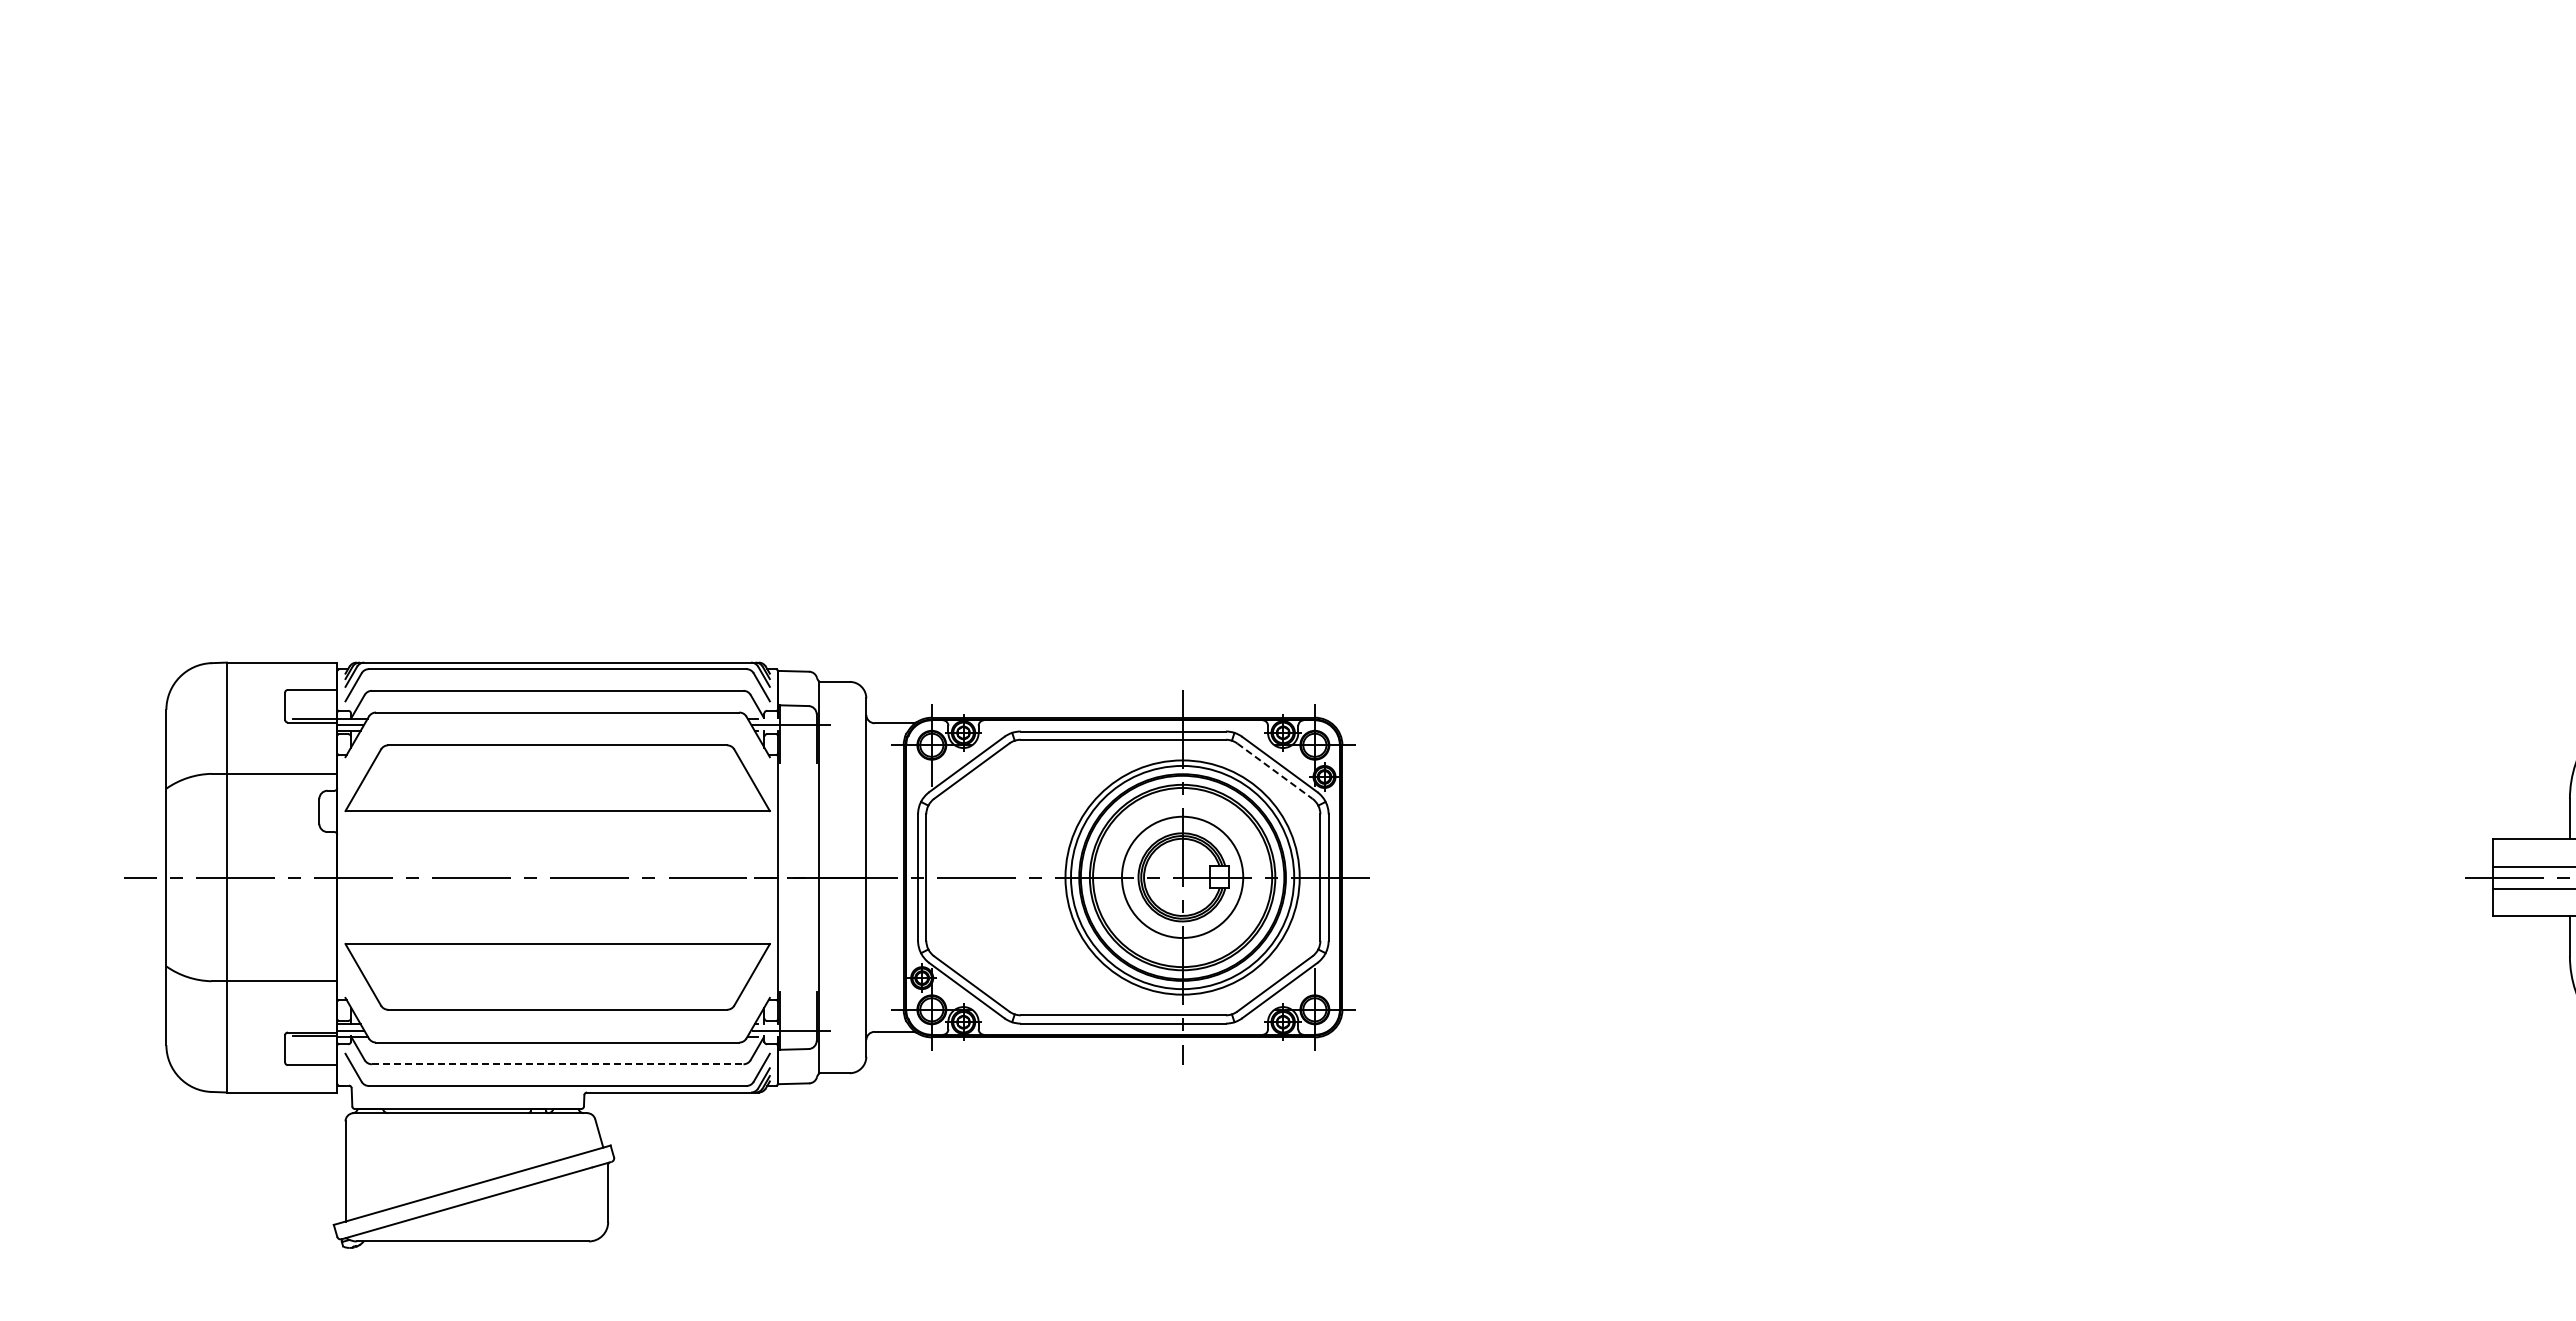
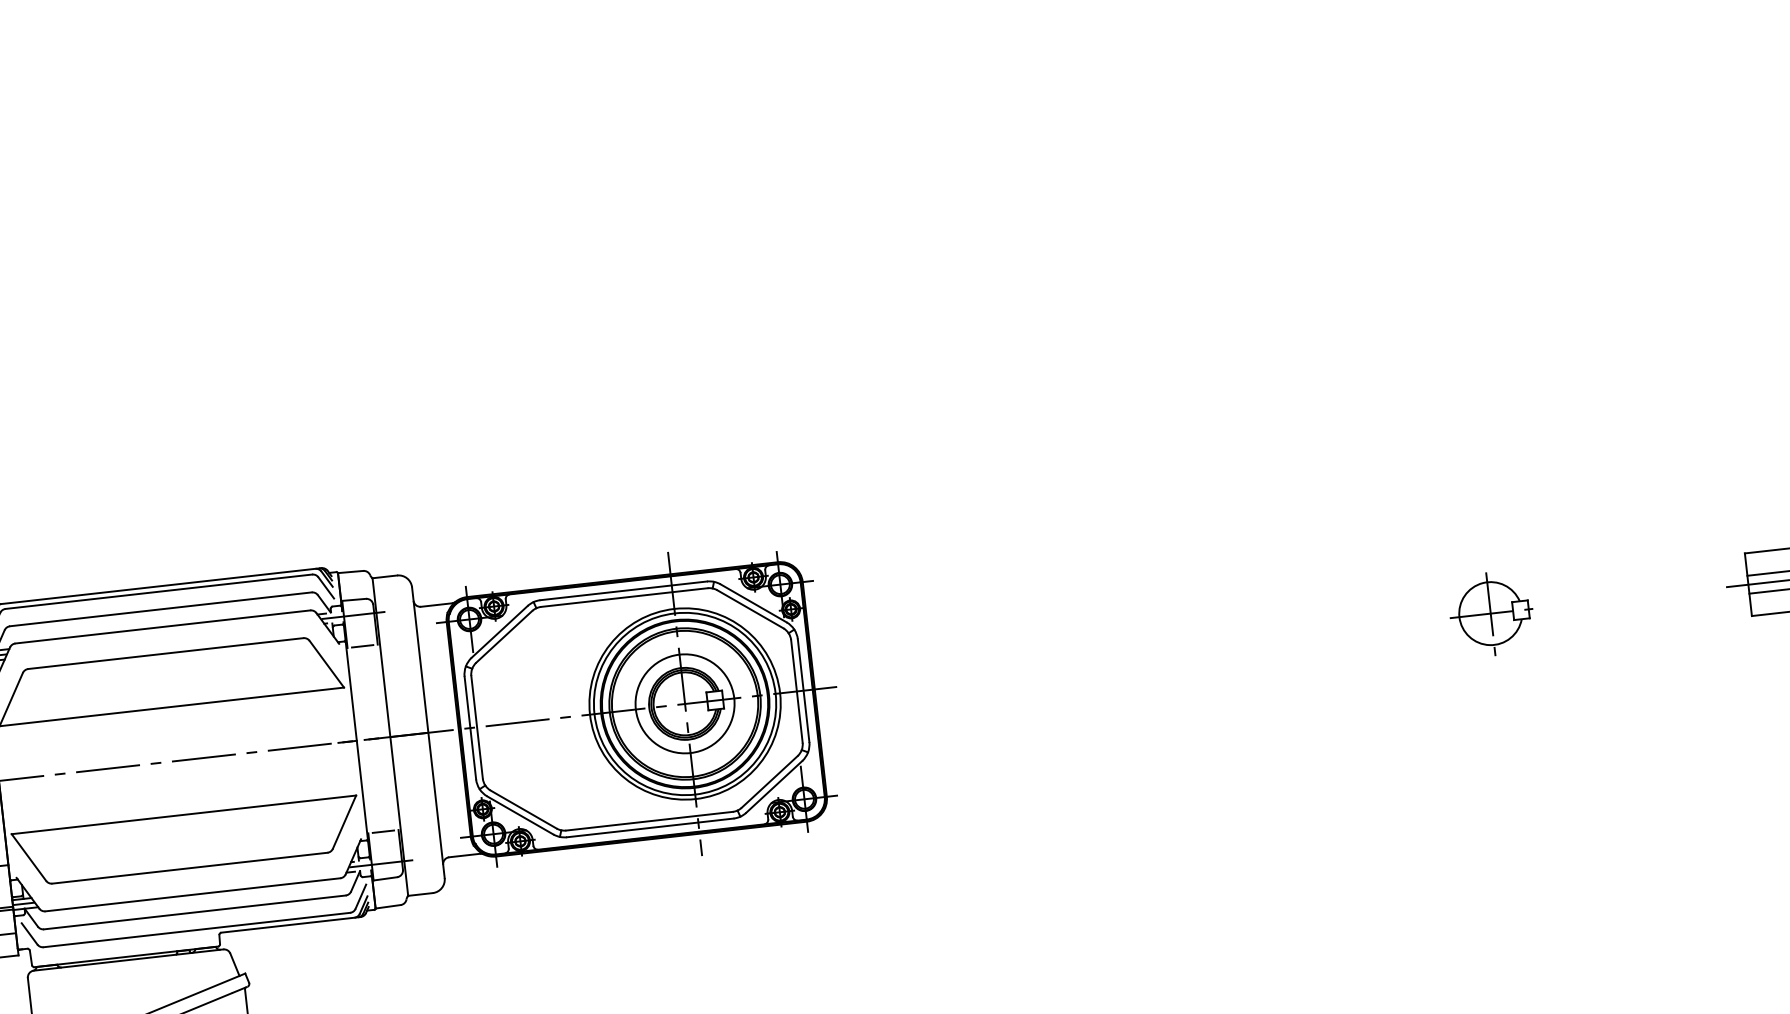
line: (798, 763) -> (362, 646), added
line: (1274, 771) -> (750, 609), dashed -> solid
part: (2176, 878) -> (1491, 614), added
line: (798, 991) -> (383, 831), added
line: (557, 1064) -> (194, 912), dashed -> solid

